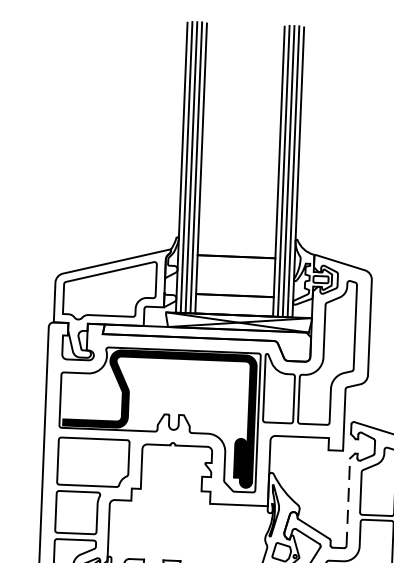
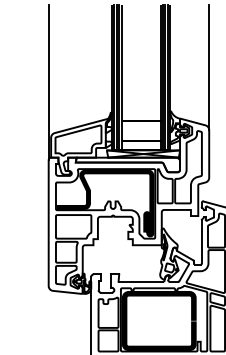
line: (377, 154) -> (209, 67), added
line: (54, 172) -> (48, 82), added
line: (347, 501) -> (201, 241), dashed -> solid

